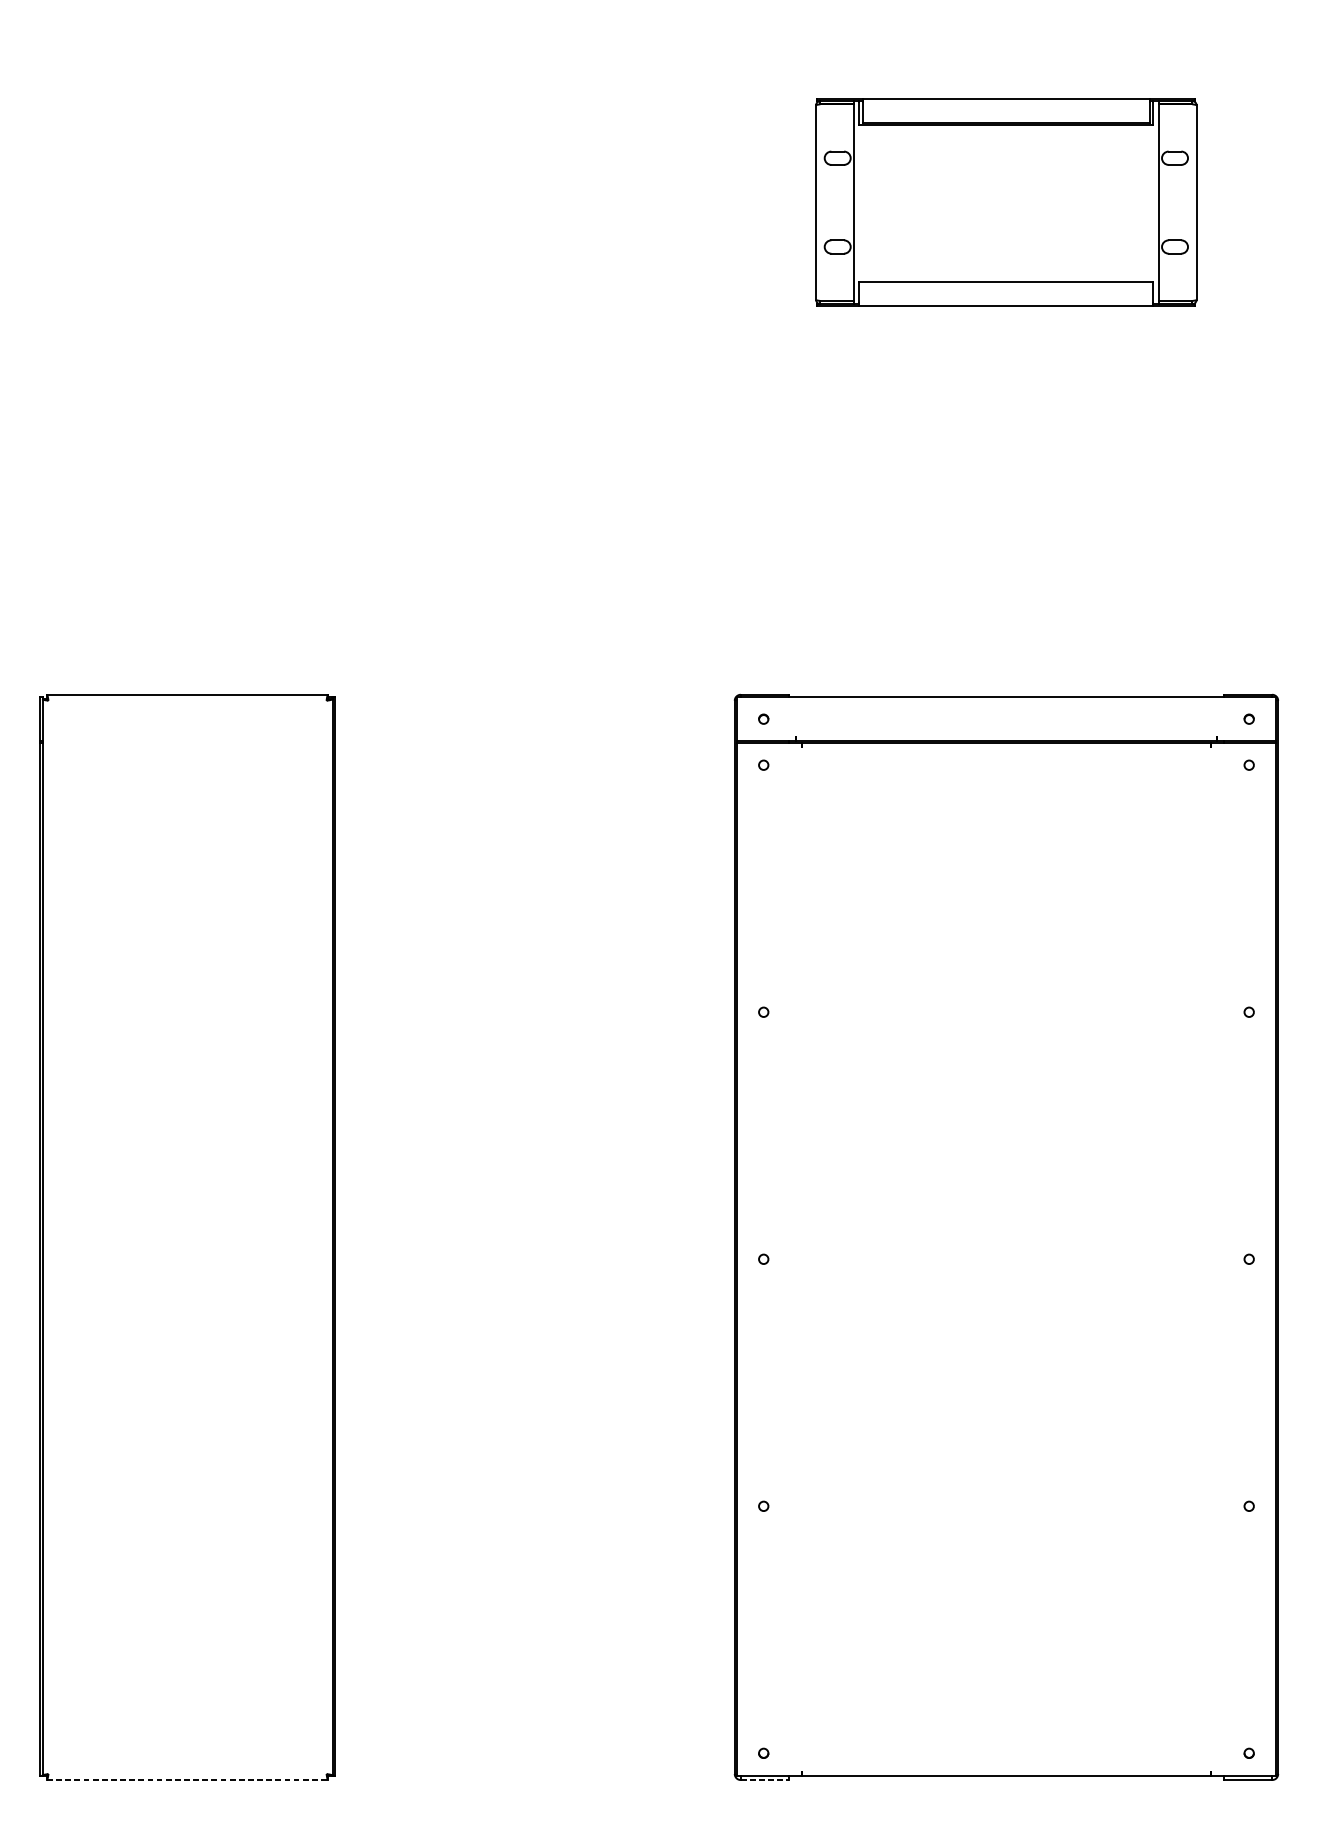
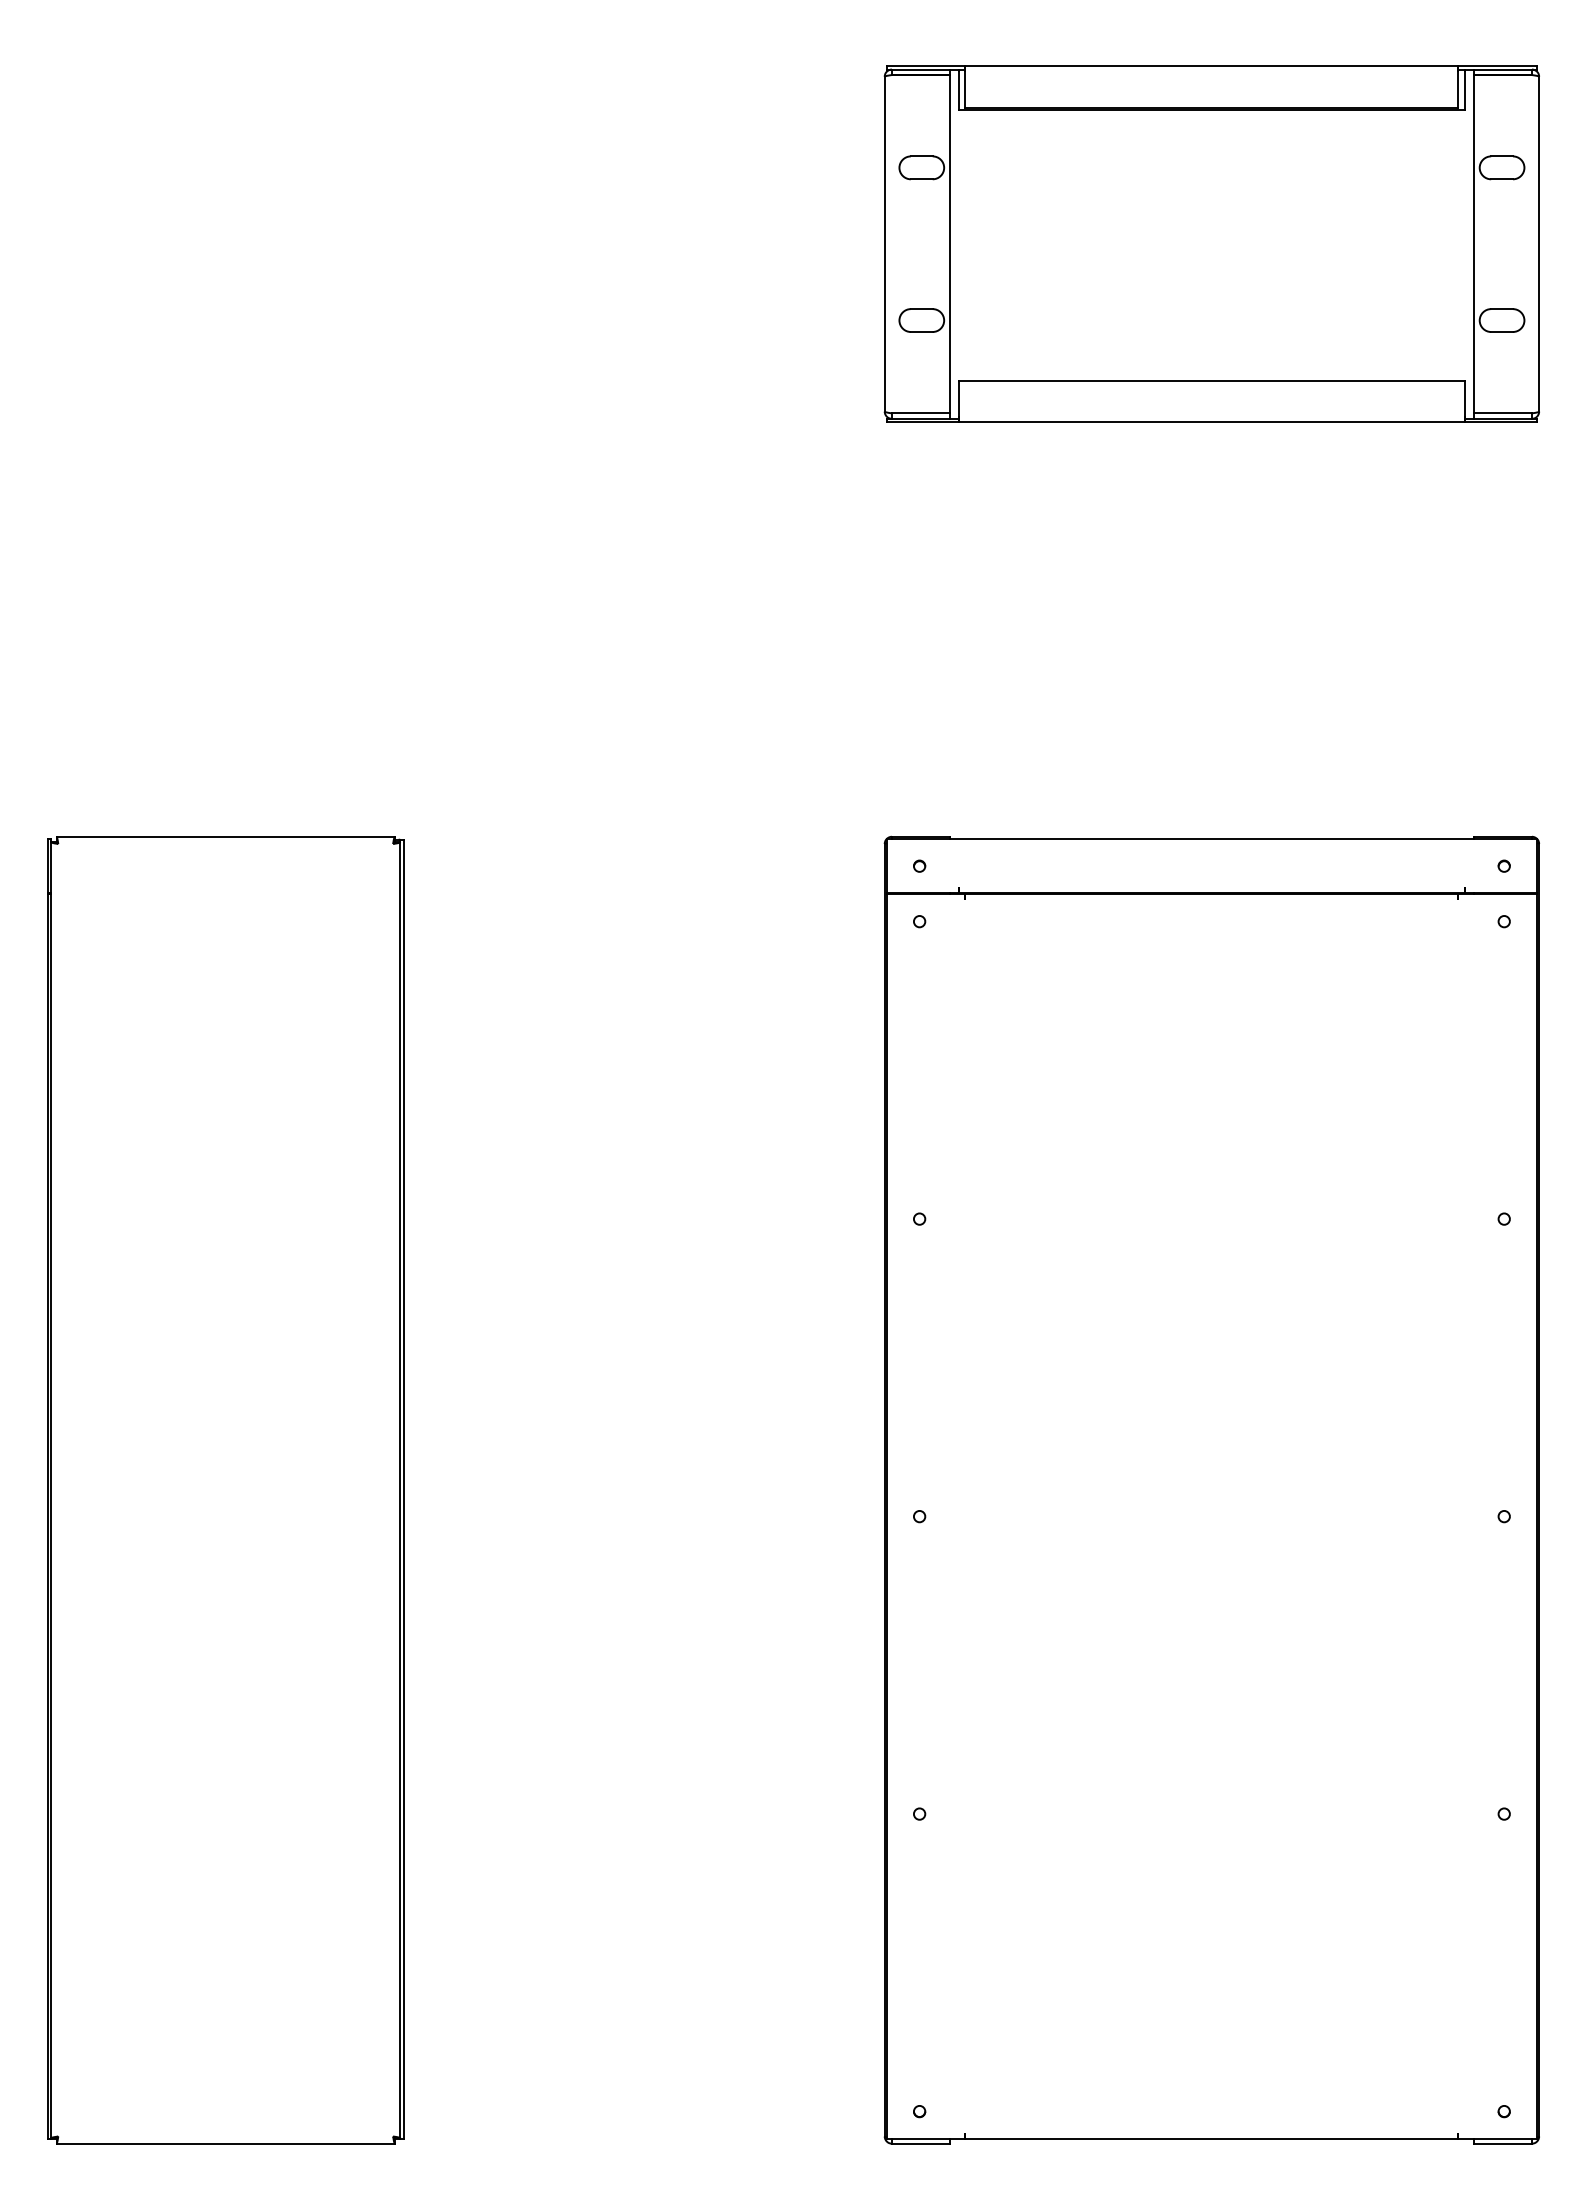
part: (1006, 202) -> (1211, 243), size x1.43
line: (188, 1779) -> (226, 2143), dashed -> solid
line: (765, 1779) -> (921, 2143), dashed -> solid

